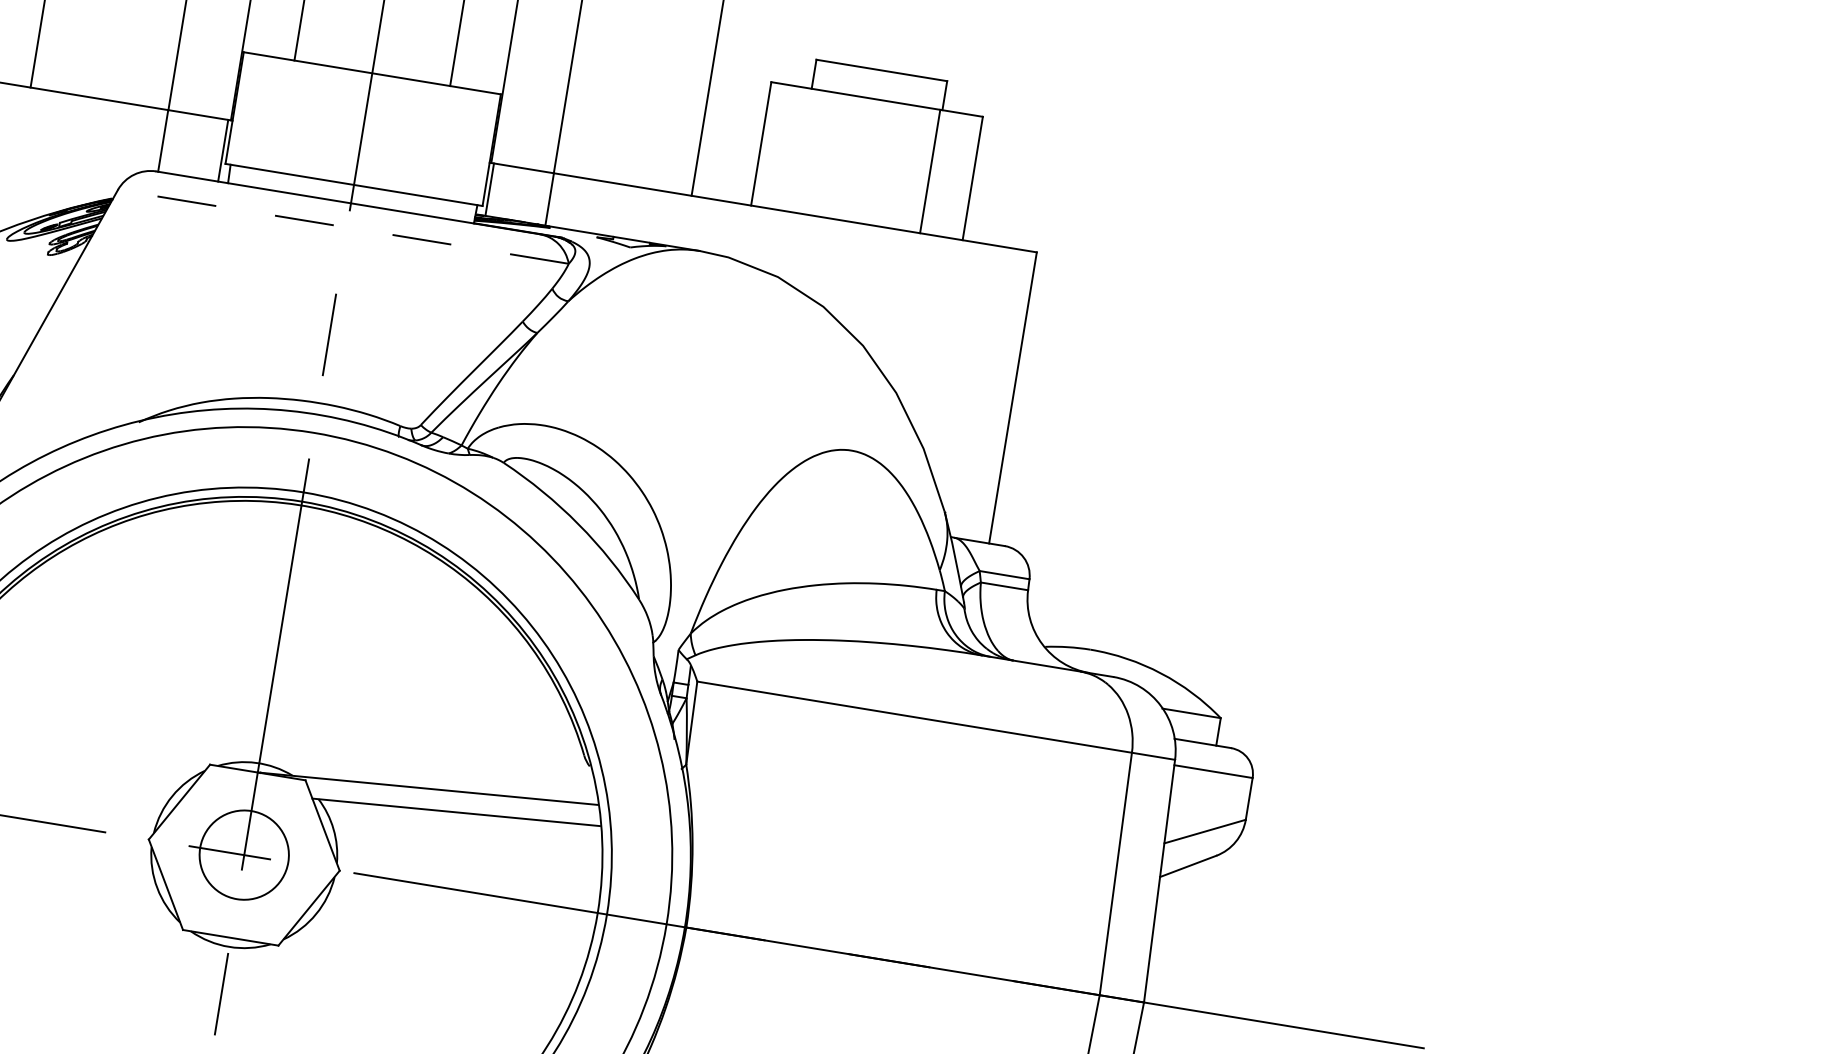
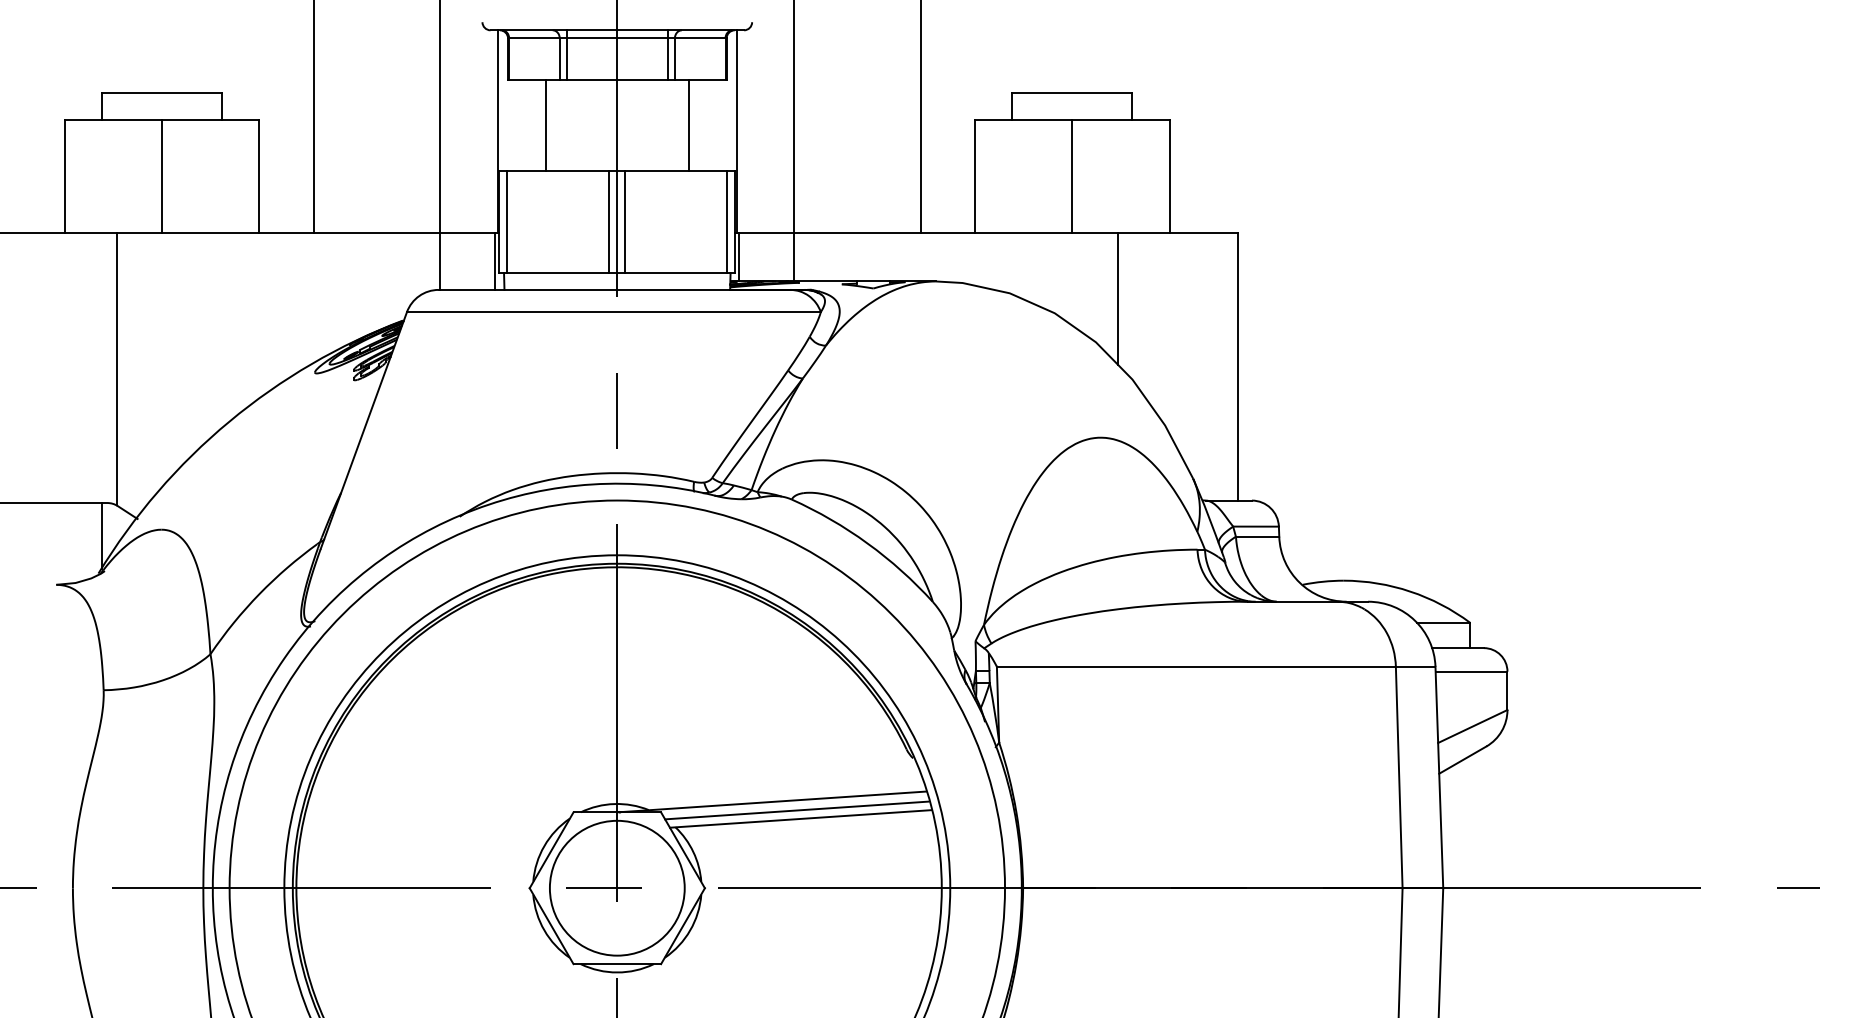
line: (243, 109) -> (507, 221), added
line: (354, 127) -> (609, 221), added
line: (372, 130) -> (625, 221), added
line: (483, 148) -> (727, 221), added
line: (930, 171) -> (1072, 176), moved
line: (342, 227) -> (613, 312), dashed -> solid
line: (894, 301) -> (1117, 298), added
line: (453, 802) -> (796, 810), added
circle: (243, 854) -> (616, 887), size x1.67

